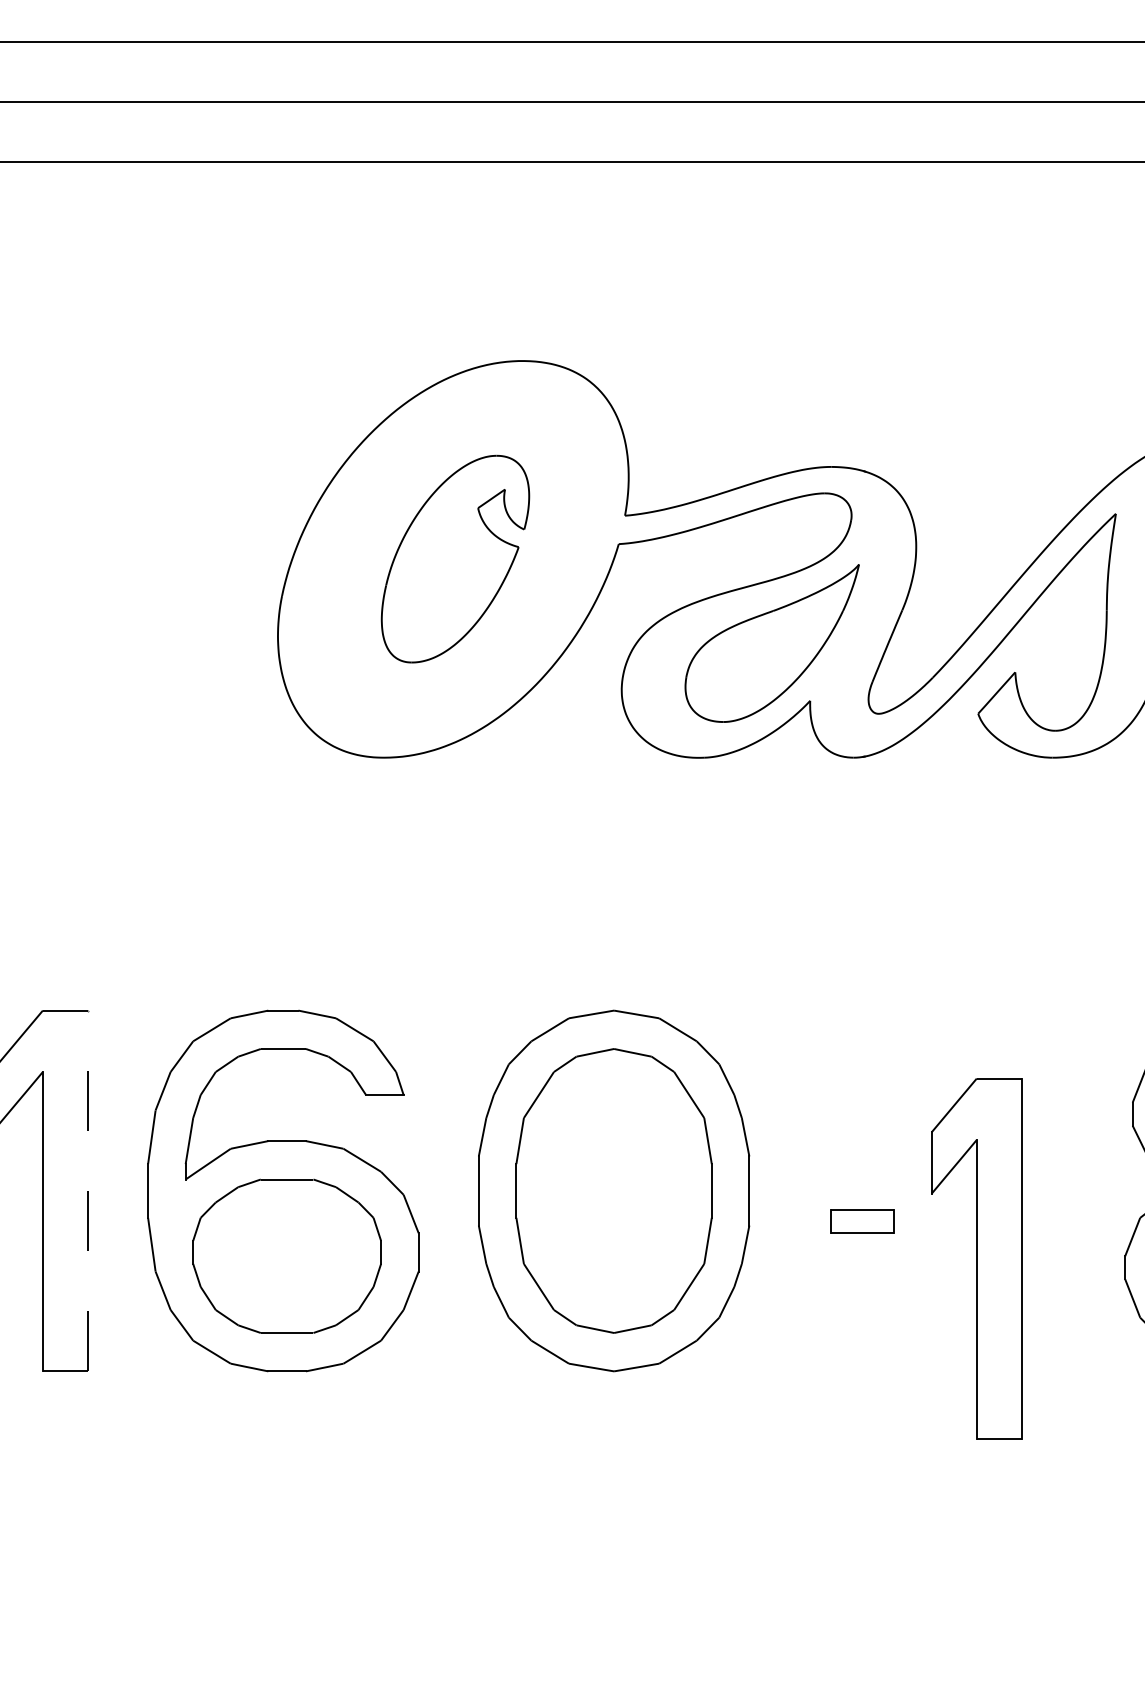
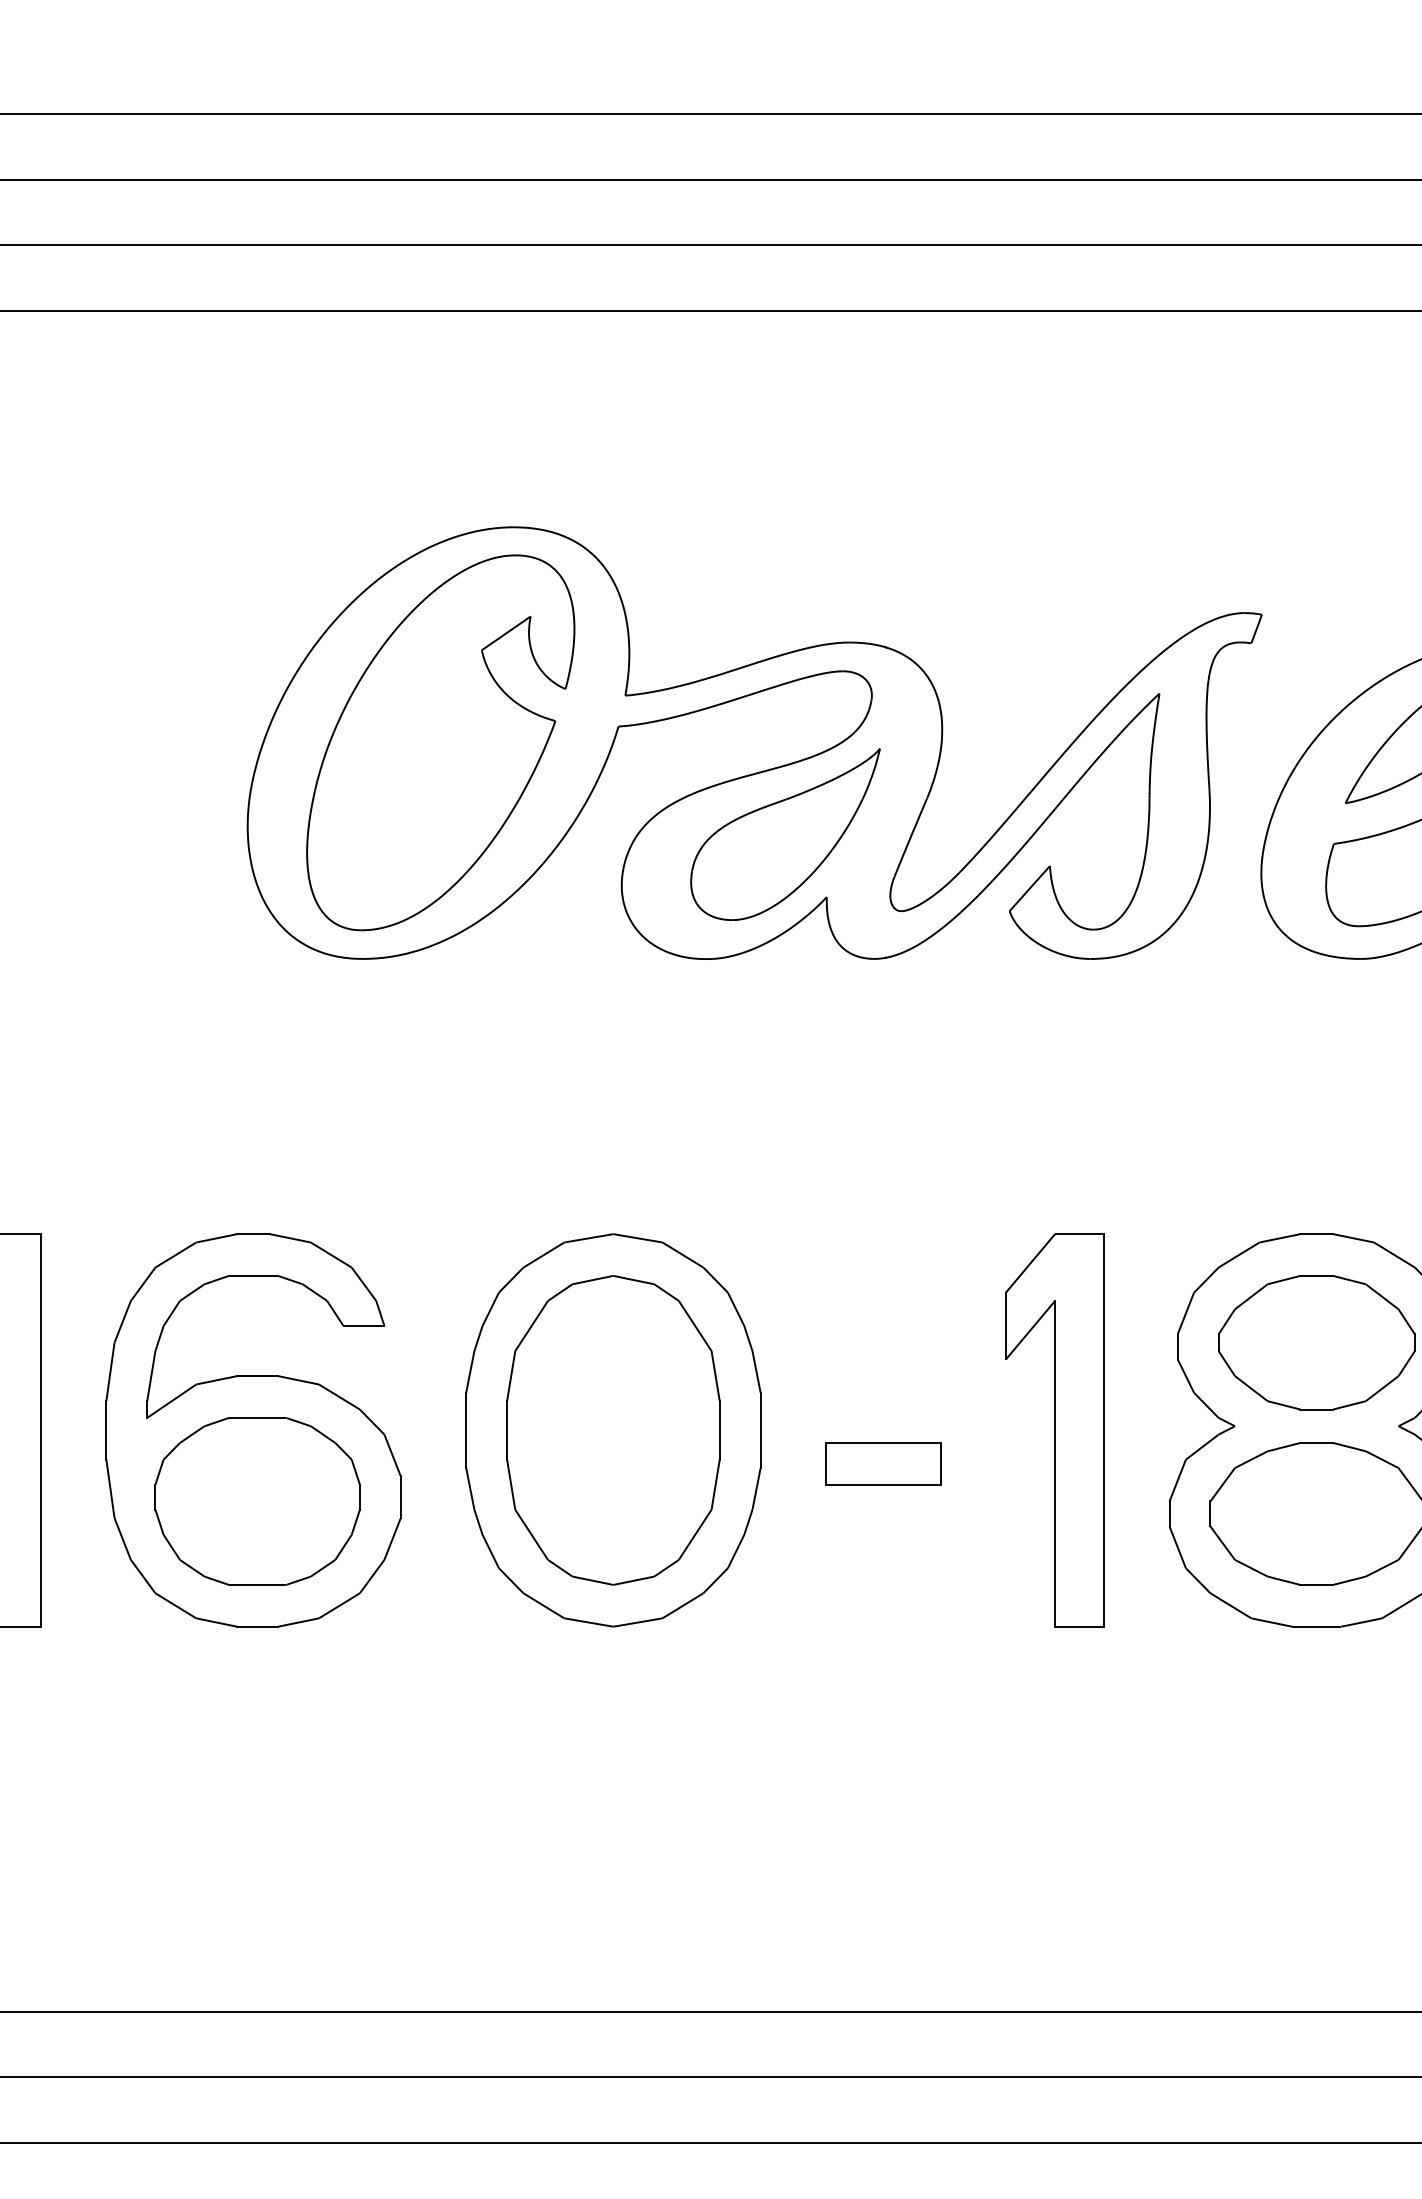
part: (455, 558) -> (440, 742), size x1.67
line: (87, 1190) -> (40, 1429), dashed -> solid
part: (862, 1221) -> (883, 1463), size x1.67
part: (976, 1259) -> (1054, 1430), moved

